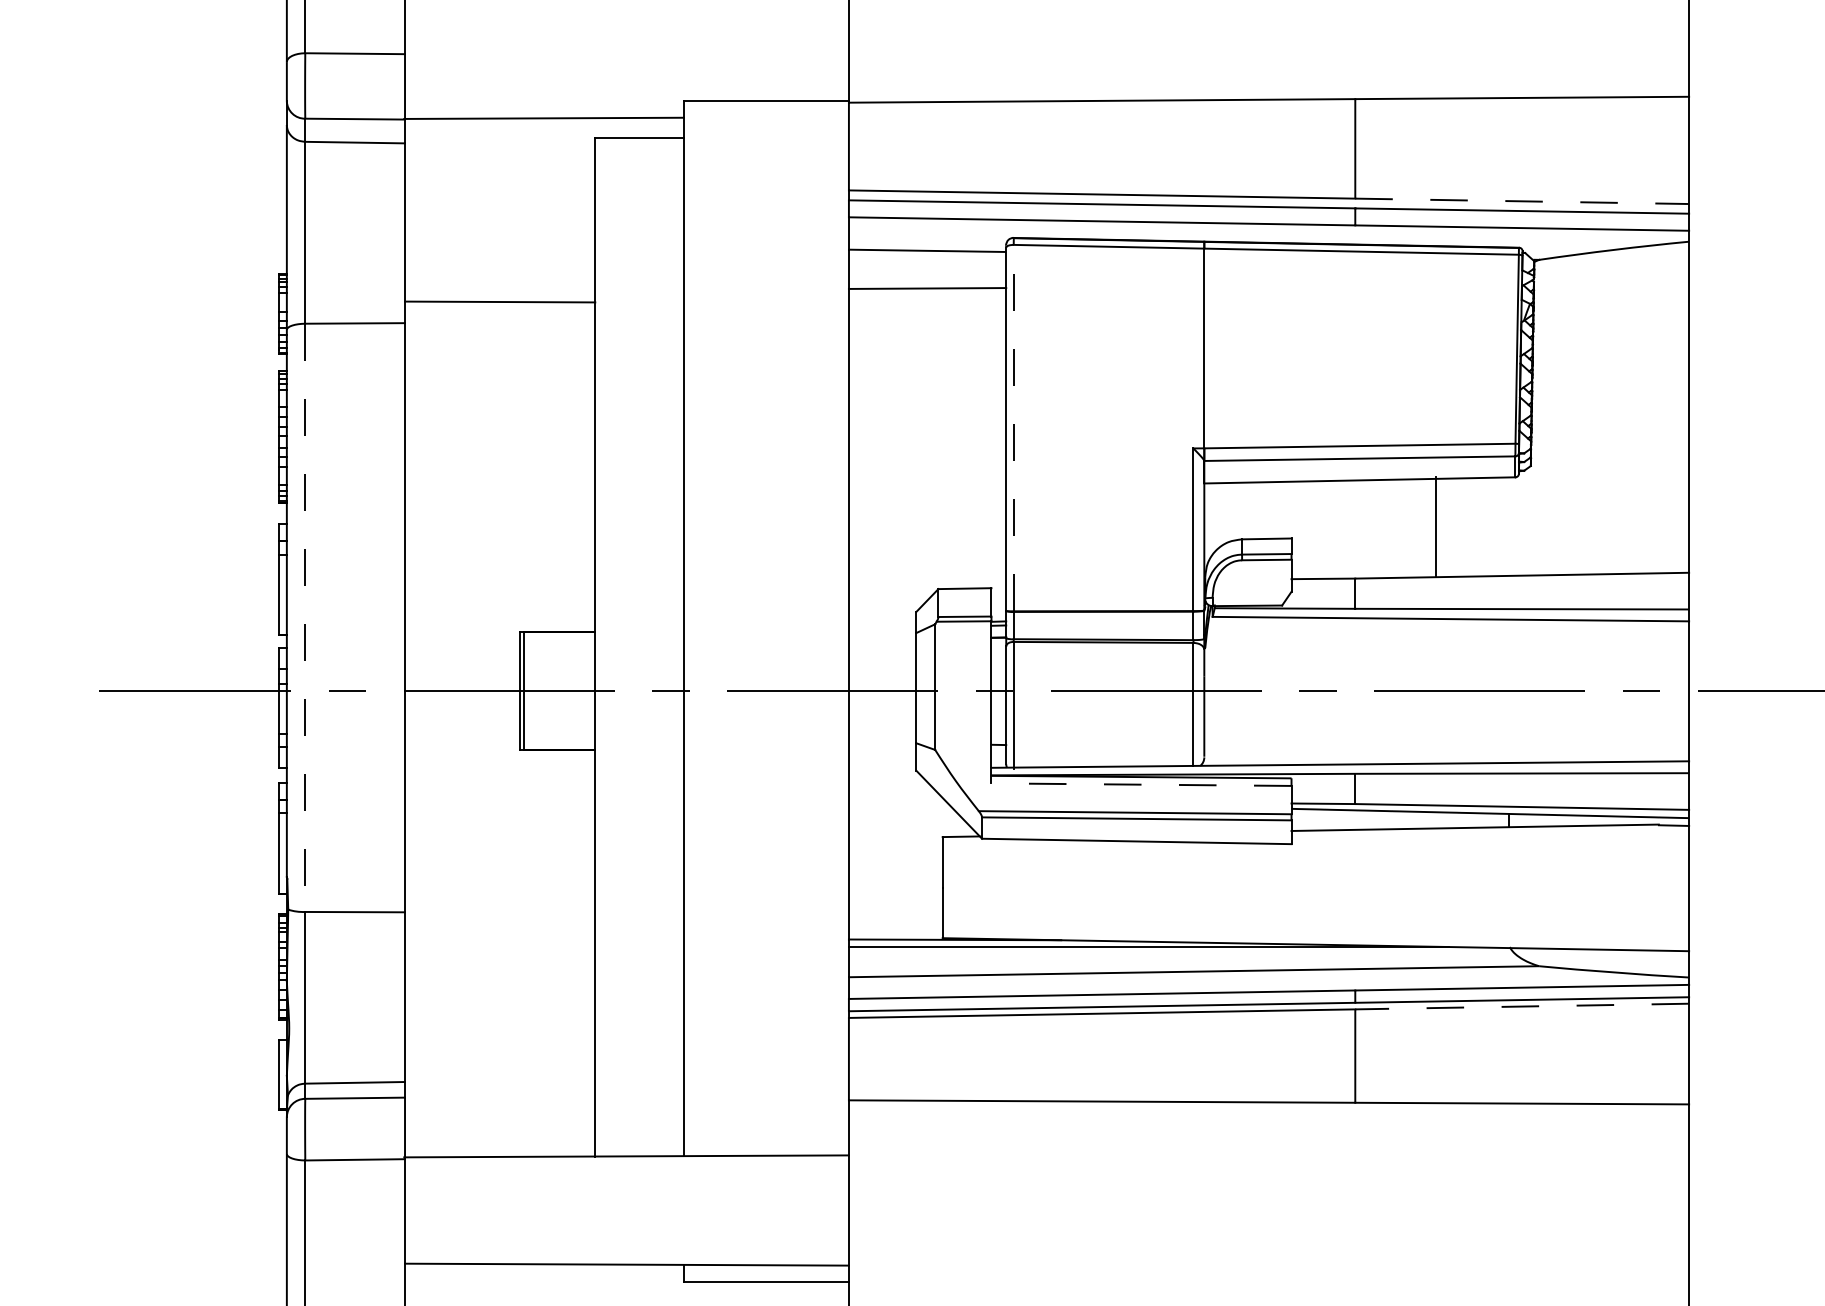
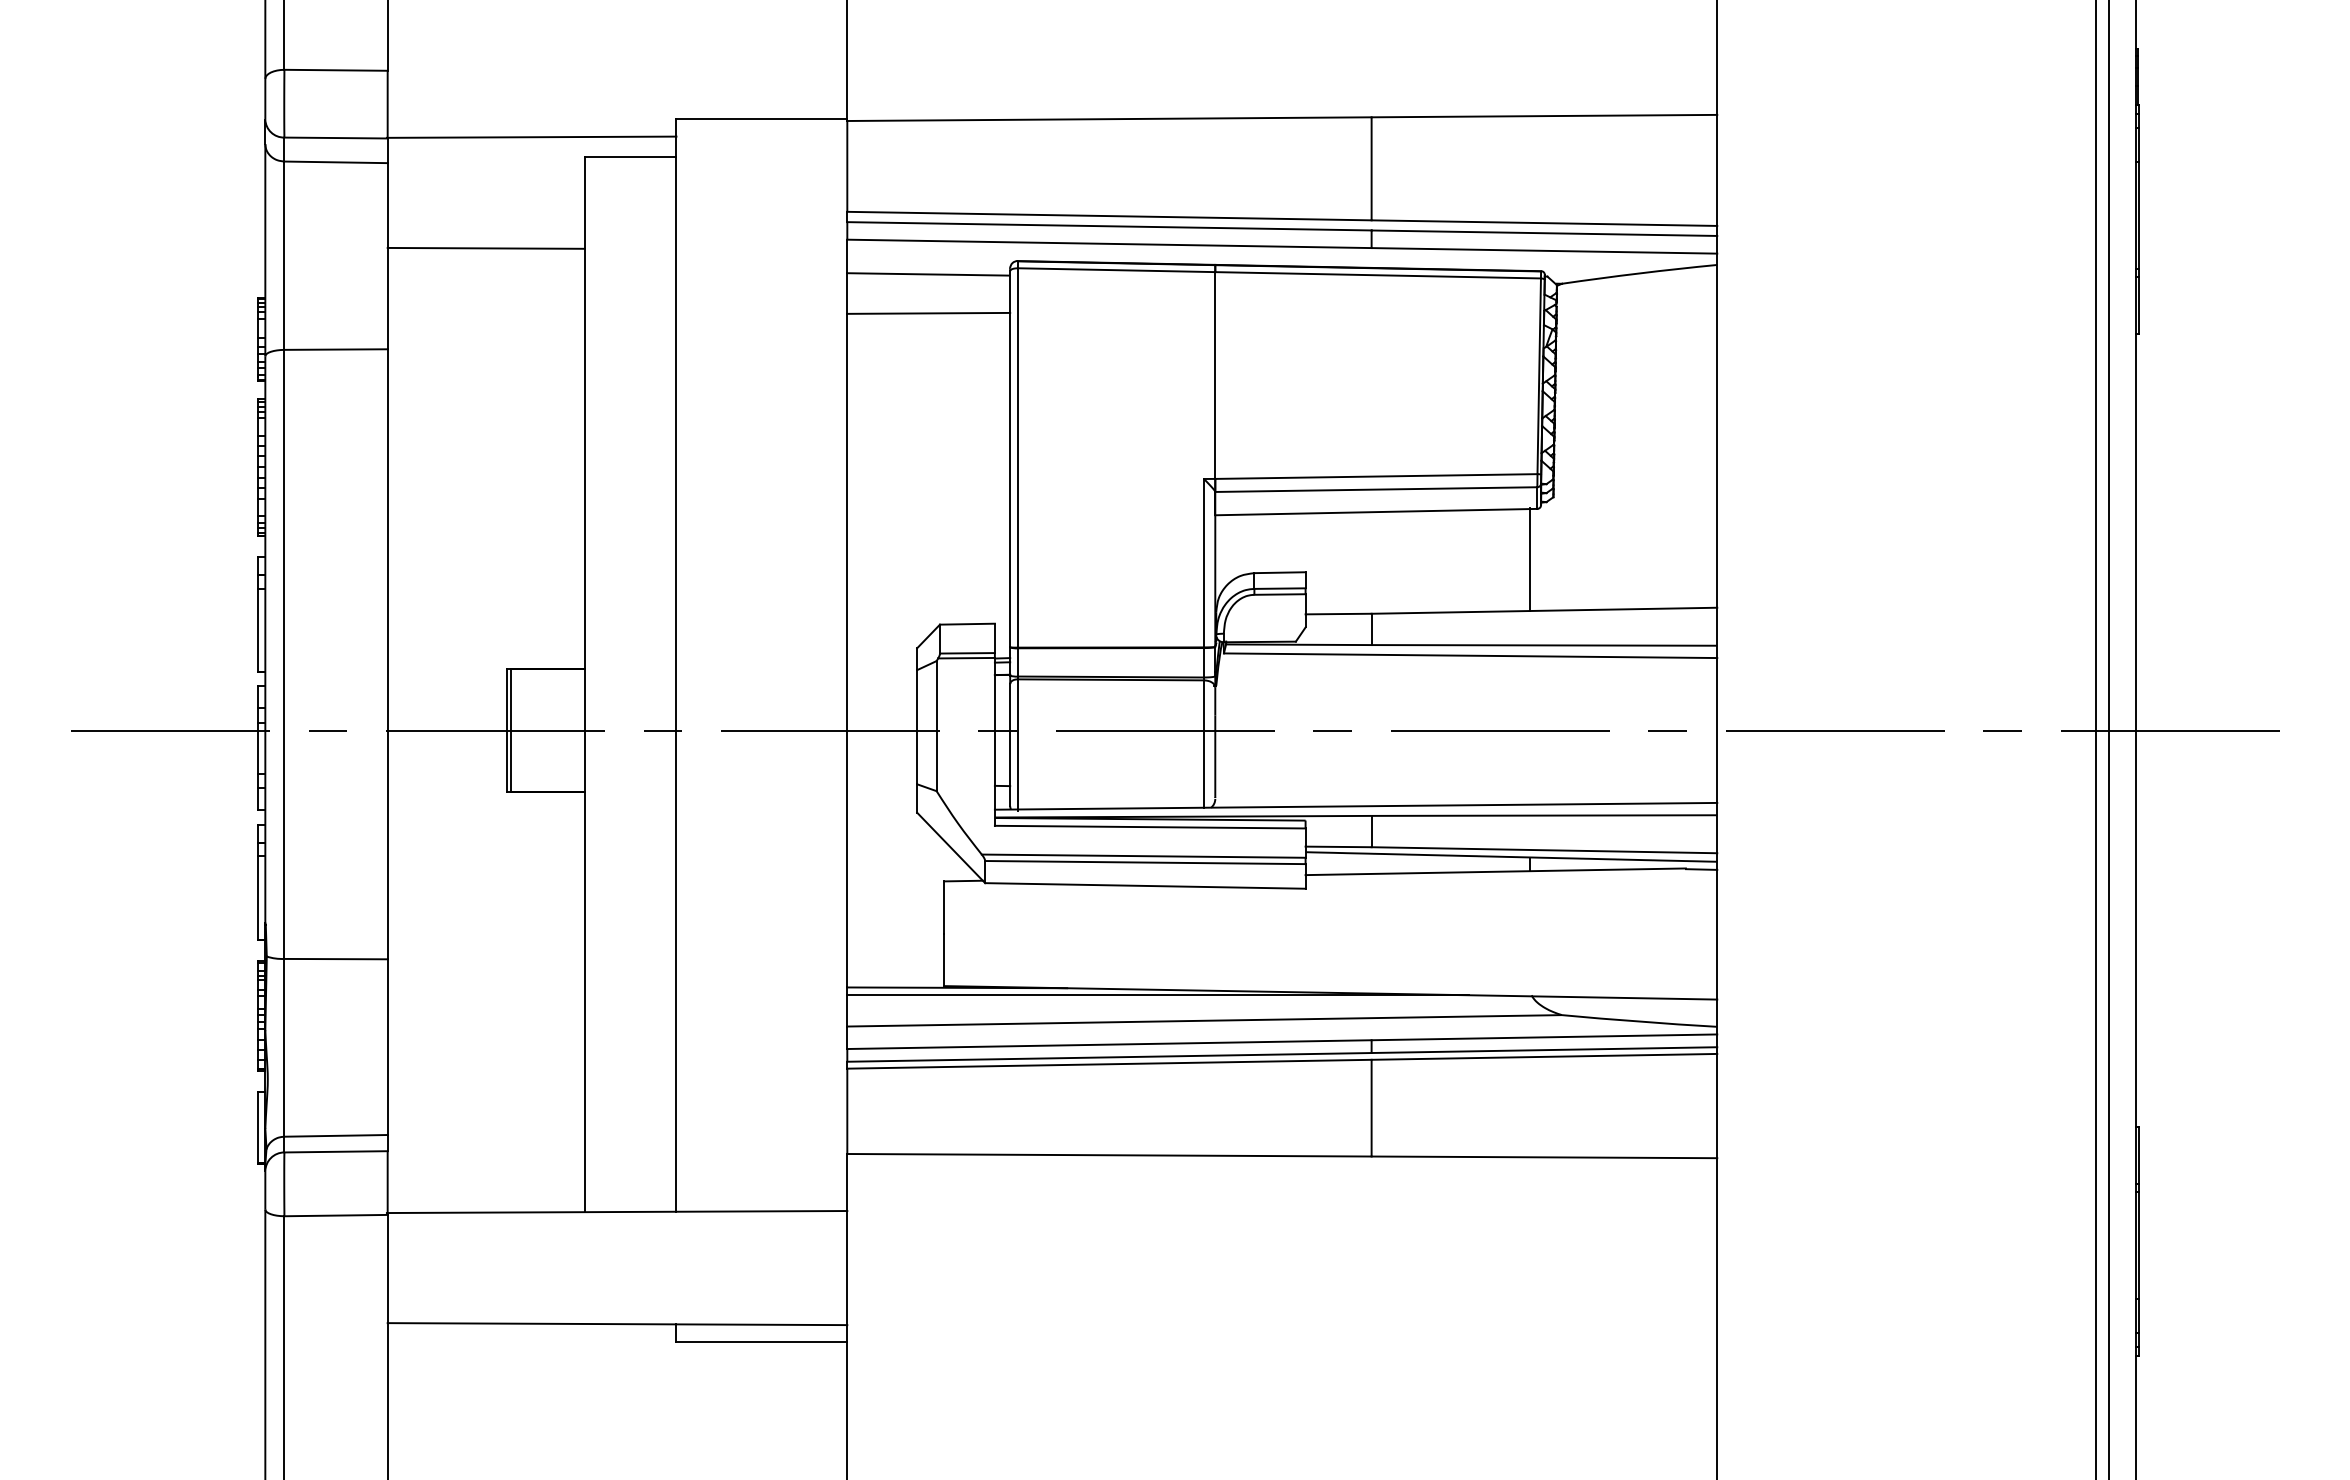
line: (1522, 201) -> (1544, 223), dashed -> solid
line: (499, 301) -> (485, 247), moved
line: (1013, 427) -> (1017, 457), dashed -> solid
line: (1436, 526) -> (1530, 559), moved
line: (305, 617) -> (284, 654), dashed -> solid
line: (1140, 785) -> (1149, 827), dashed -> solid
line: (1522, 1006) -> (1544, 1056), dashed -> solid

